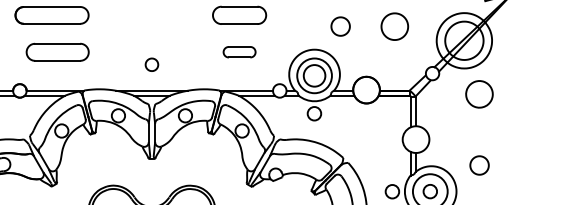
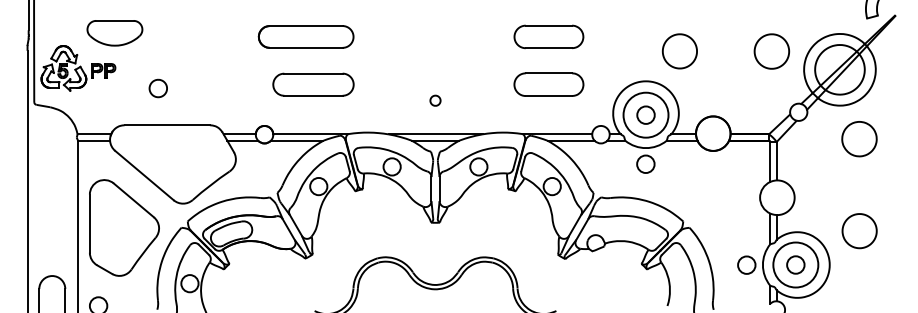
part: (340, 26) -> (679, 51), size x1.43
part: (394, 26) -> (771, 51), moved
part: (239, 52) -> (548, 84), size x1.67
part: (151, 64) -> (435, 100), size x0.62
circle: (314, 75) -> (645, 114), size x0.62
part: (479, 165) -> (859, 231), size x1.43

